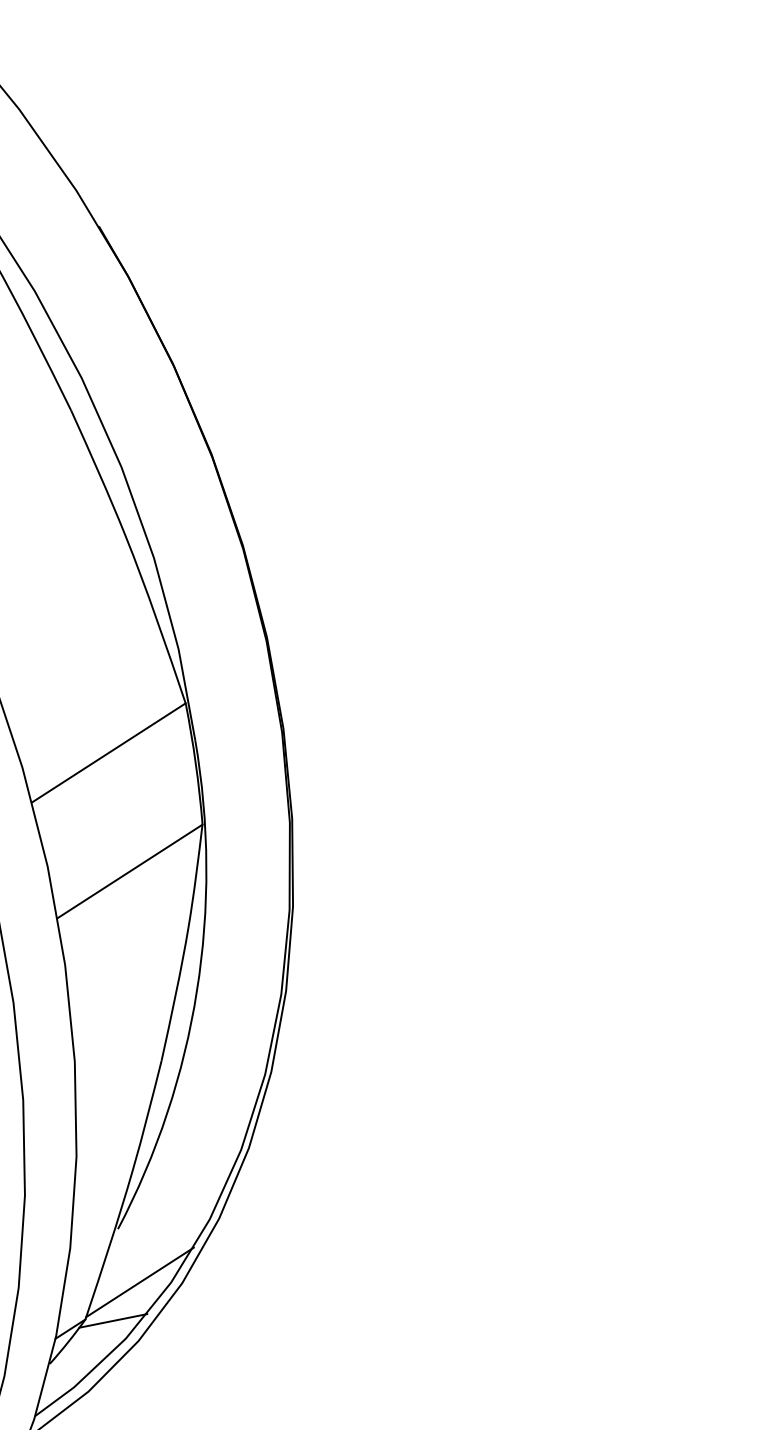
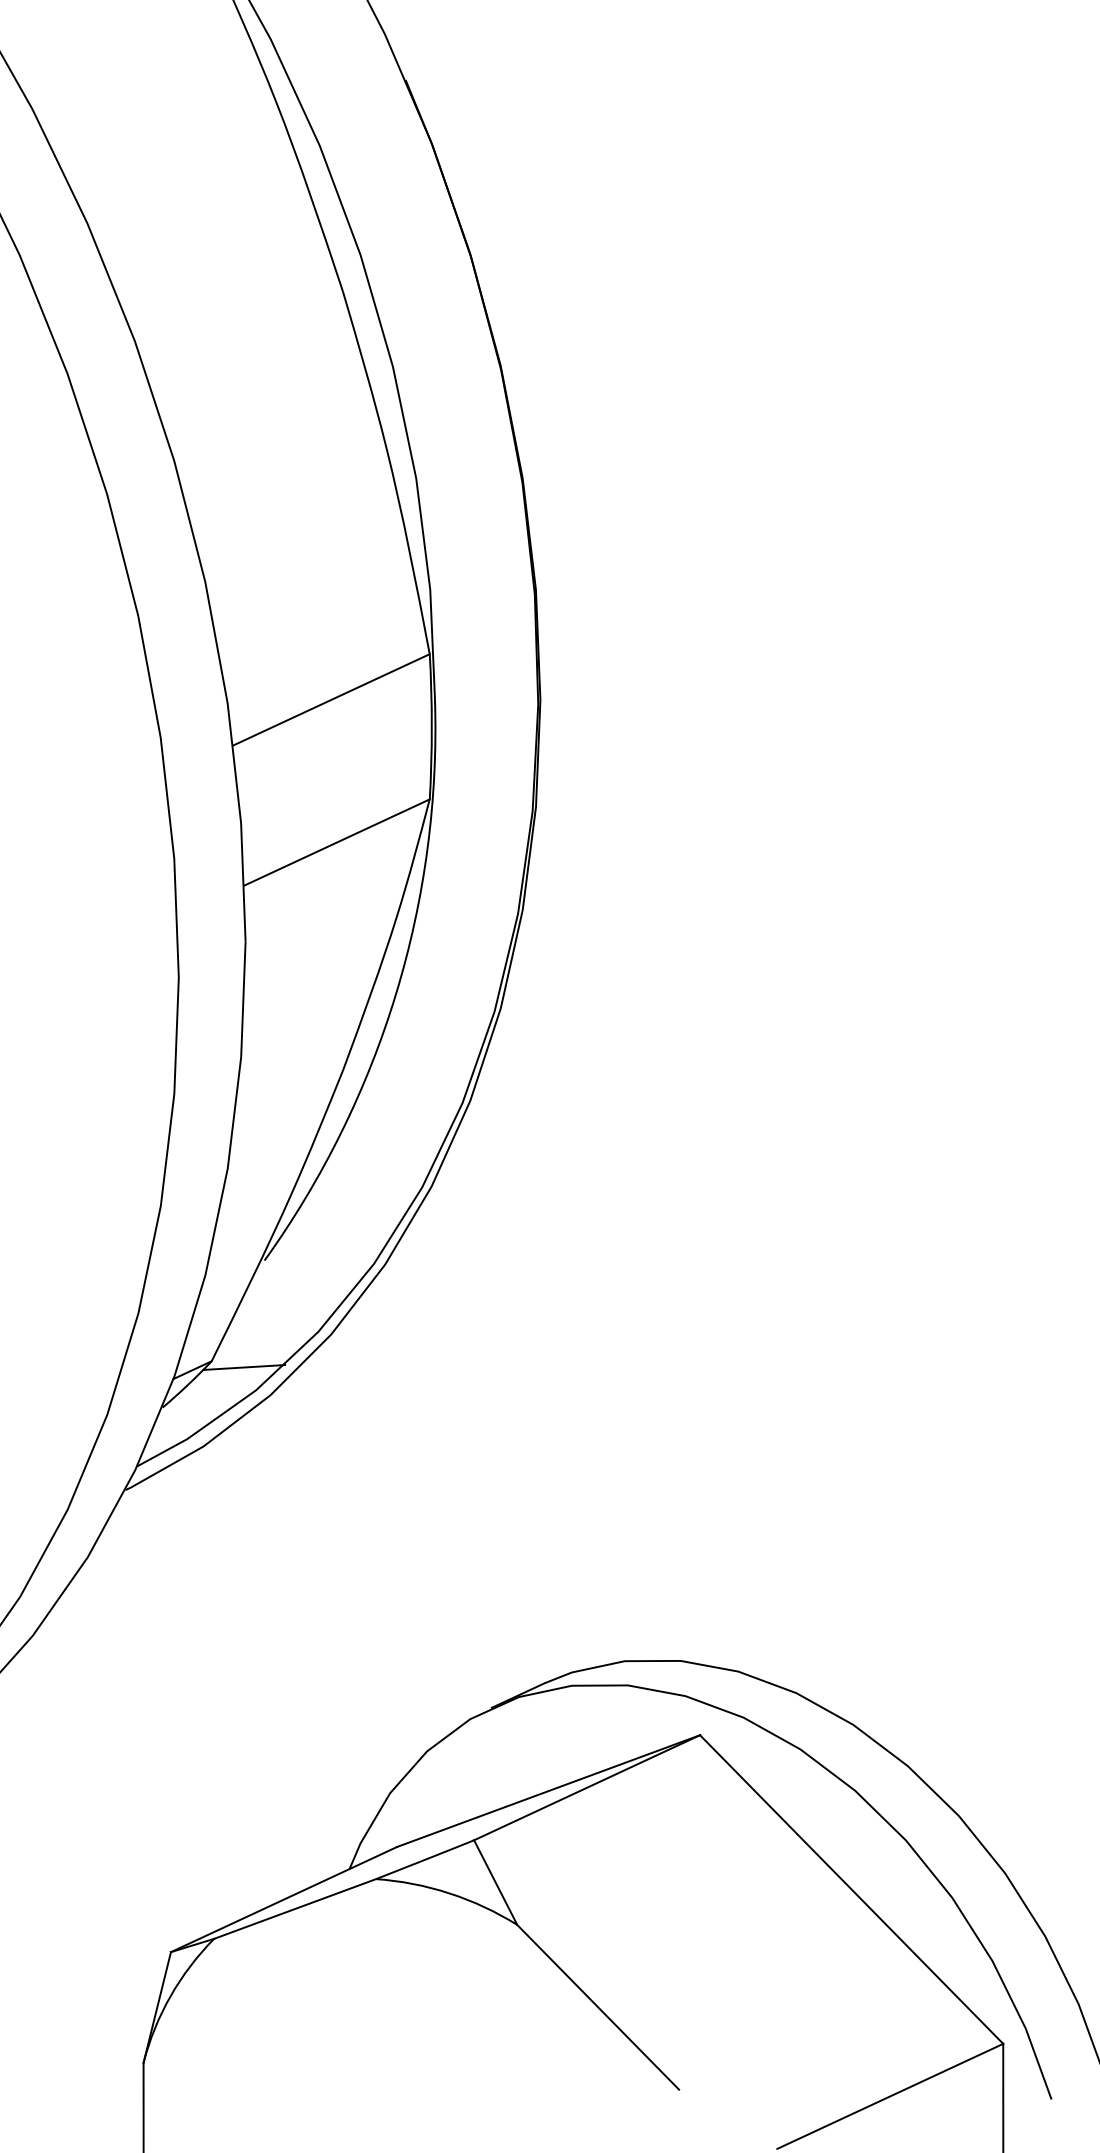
line: (139, 1282) -> (281, 1326), removed

